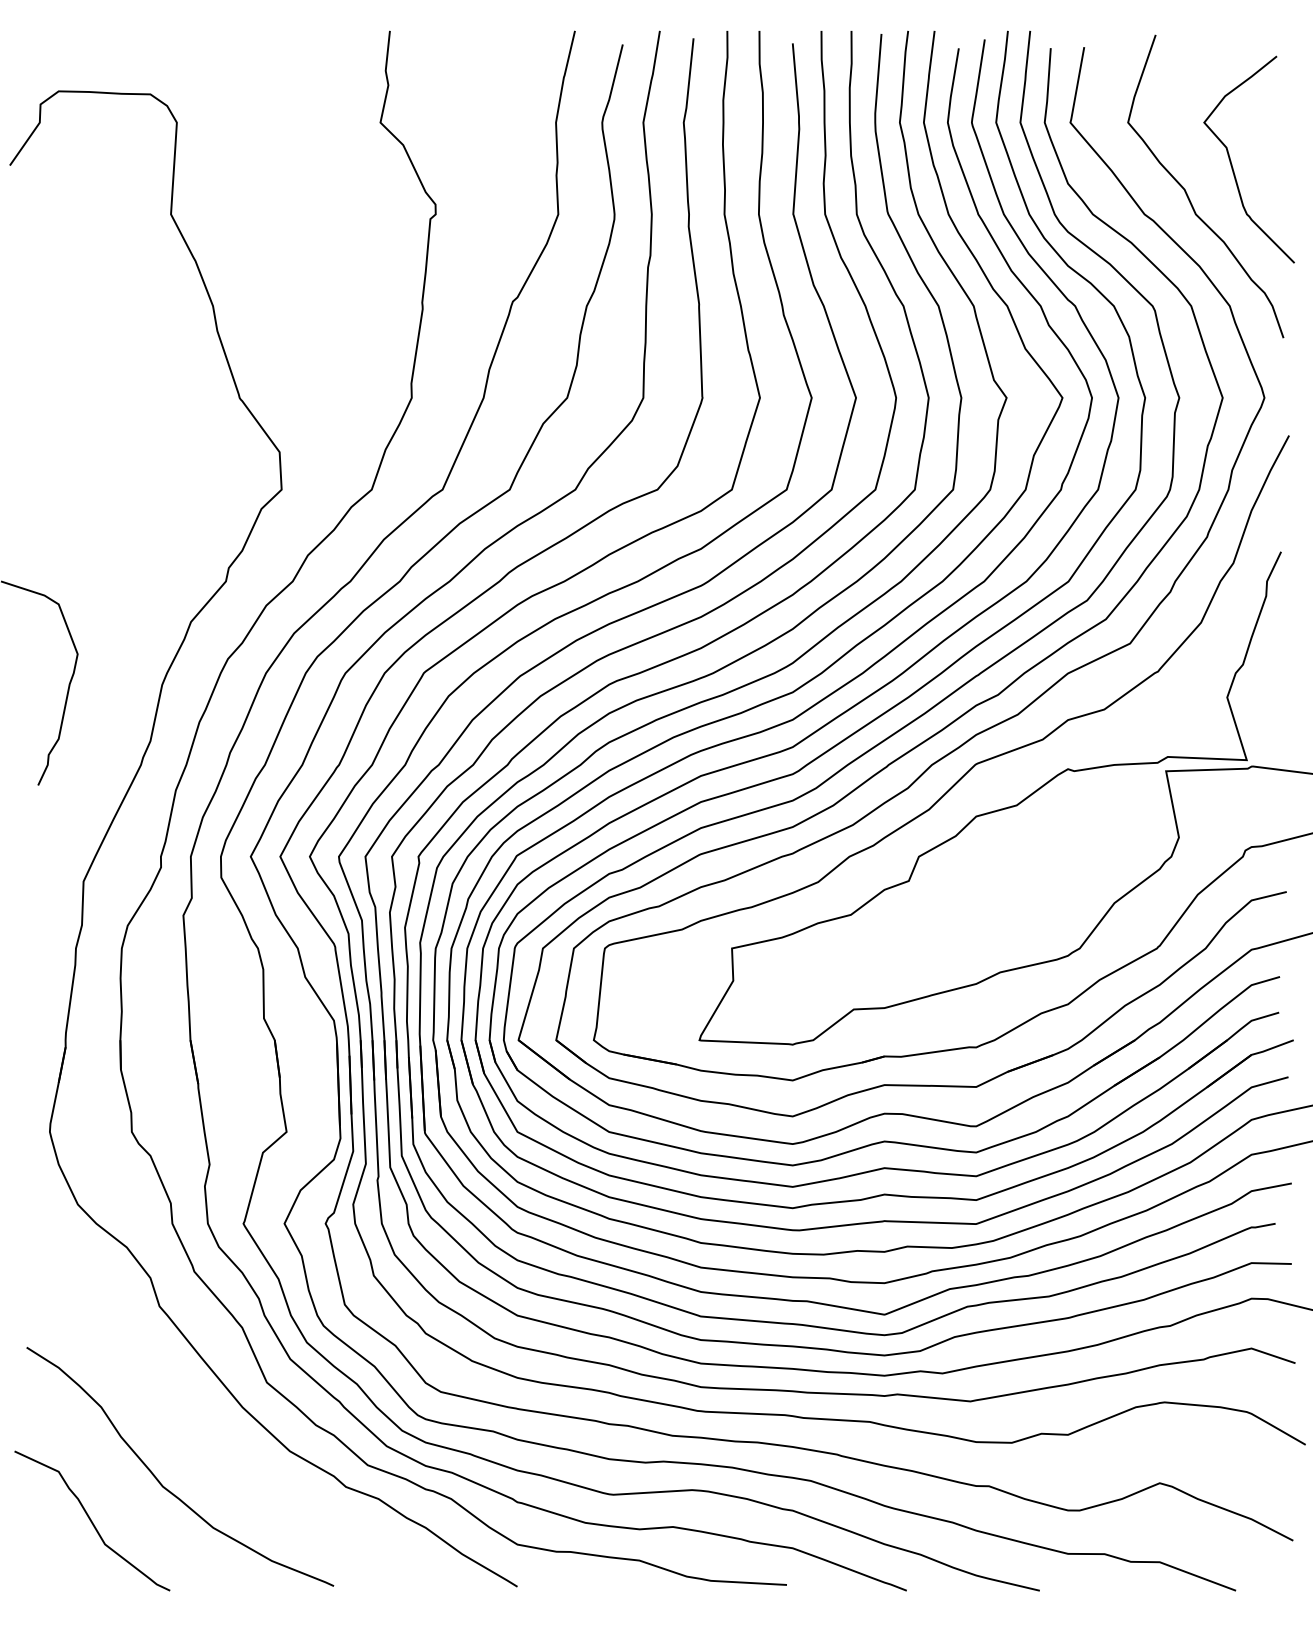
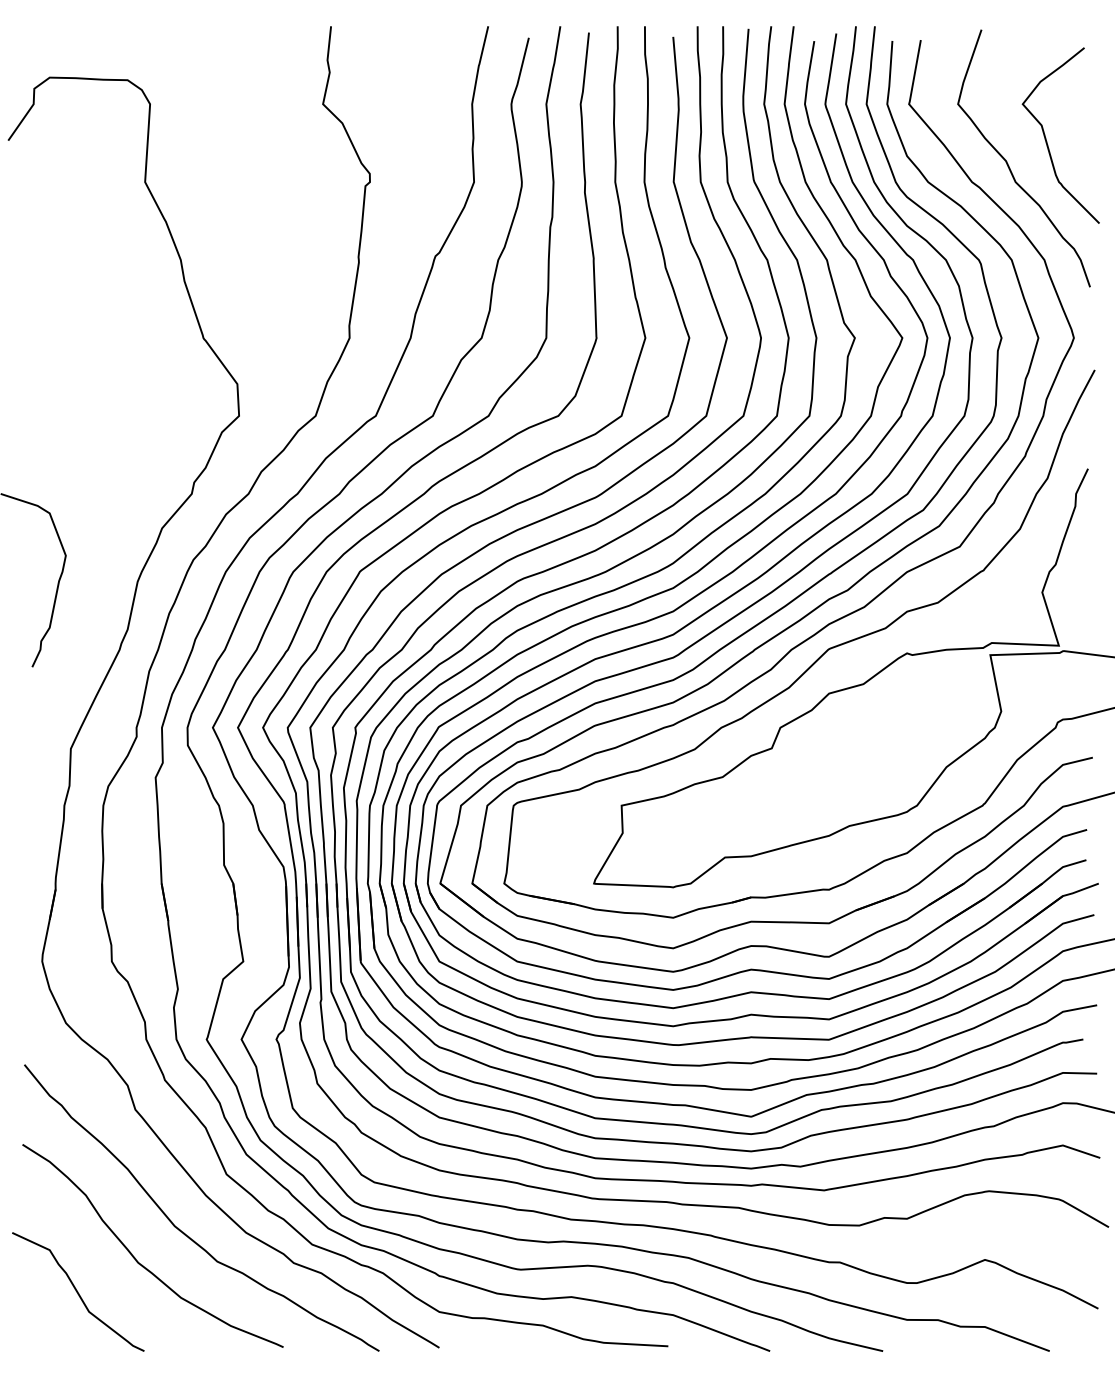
curve: (216, 1449) -> (183, 1231), added

